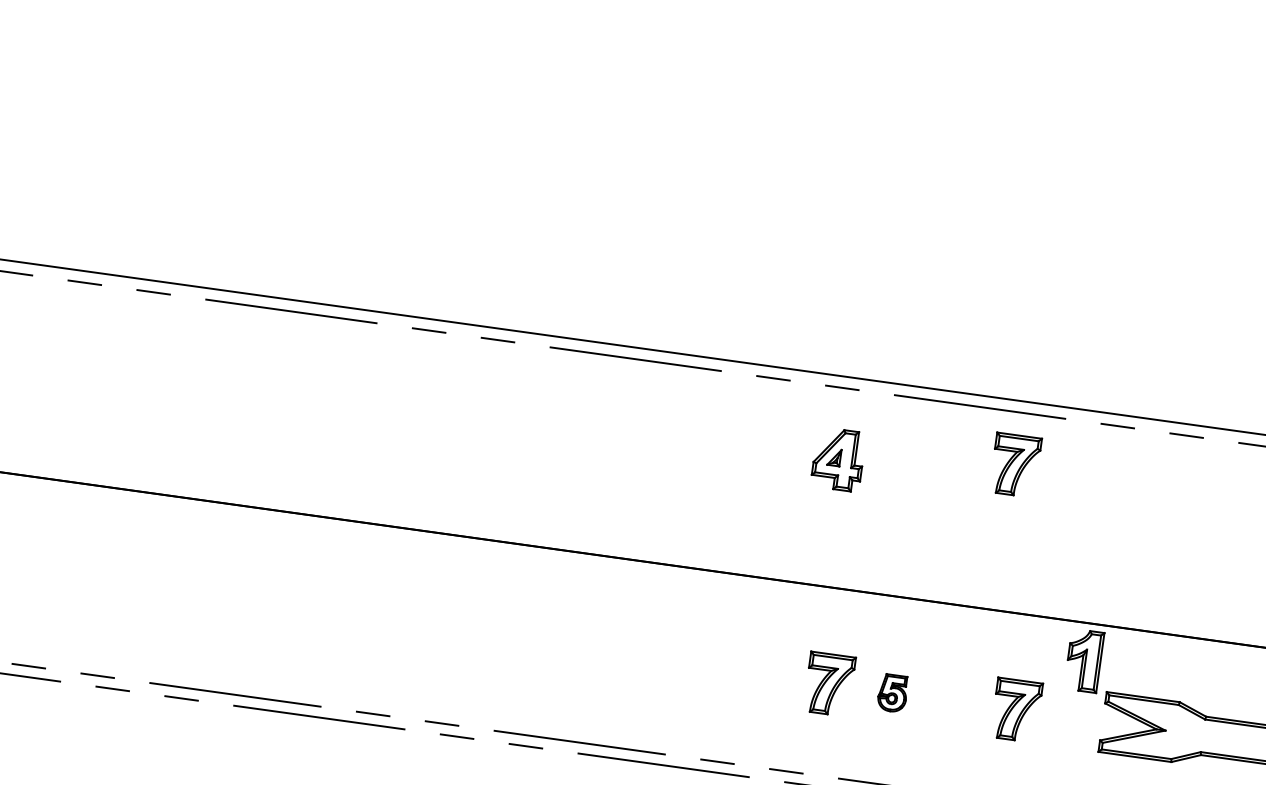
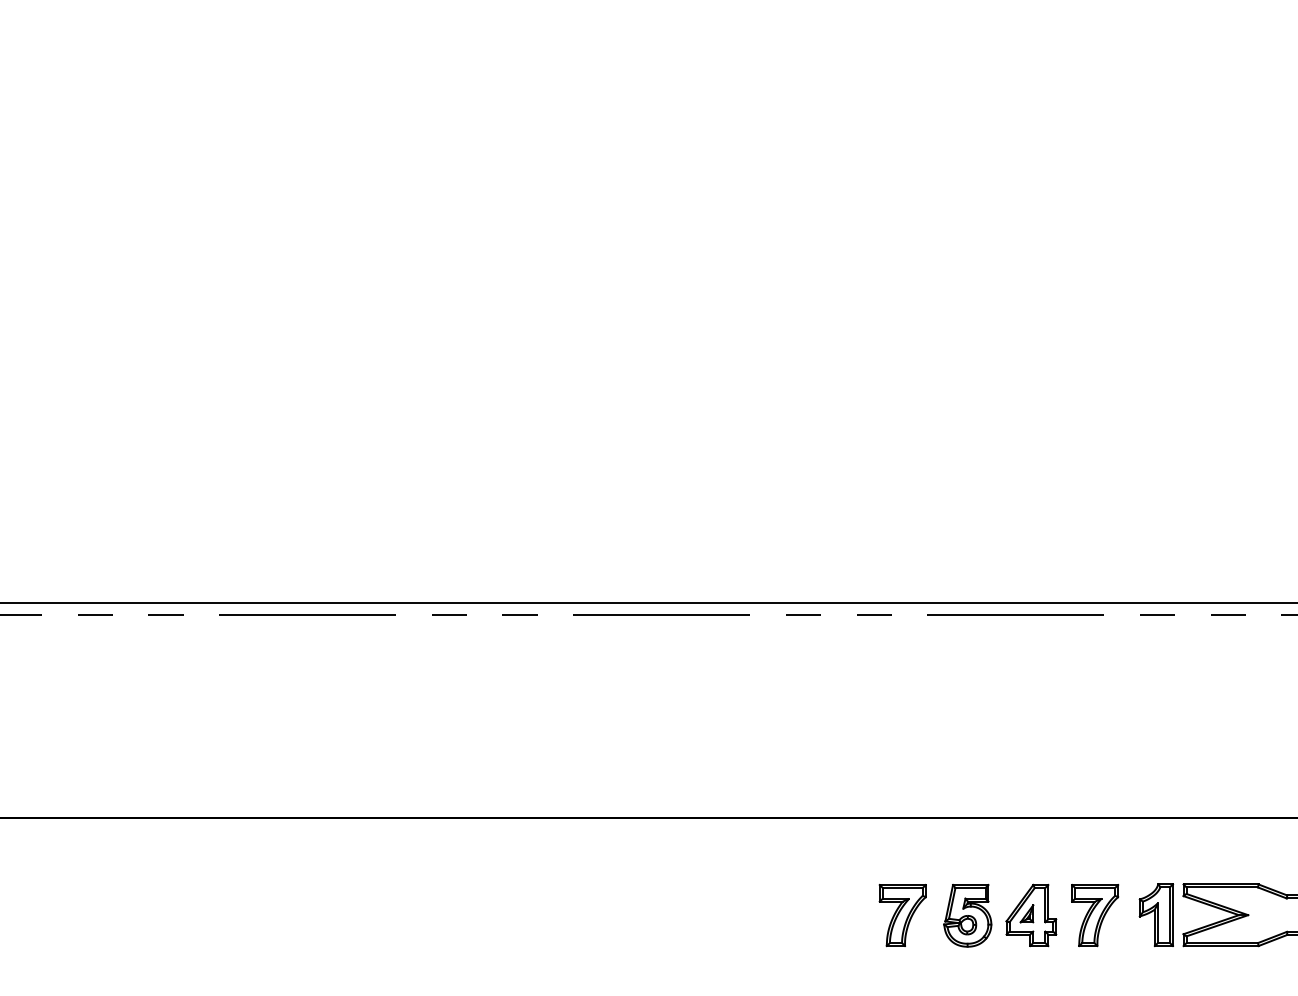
part: (838, 459) -> (1031, 915), moved
part: (1015, 465) -> (1059, 668), removed
part: (1084, 661) -> (1156, 915), moved
part: (892, 693) -> (967, 915), size x1.67

